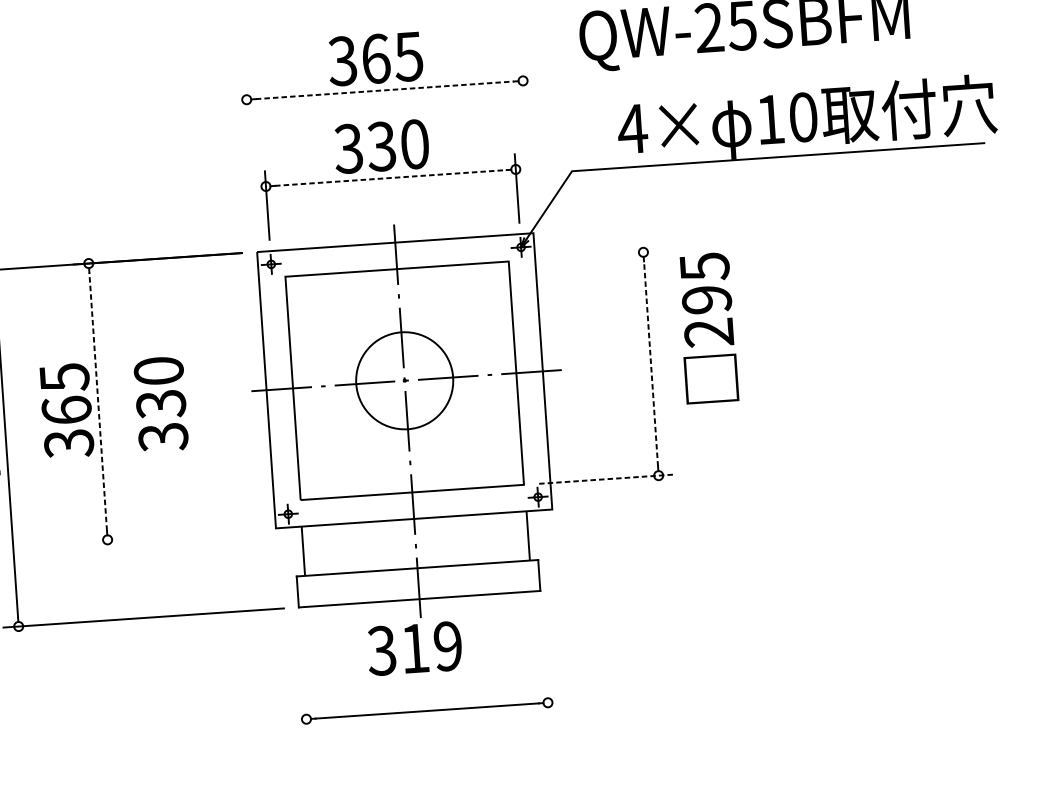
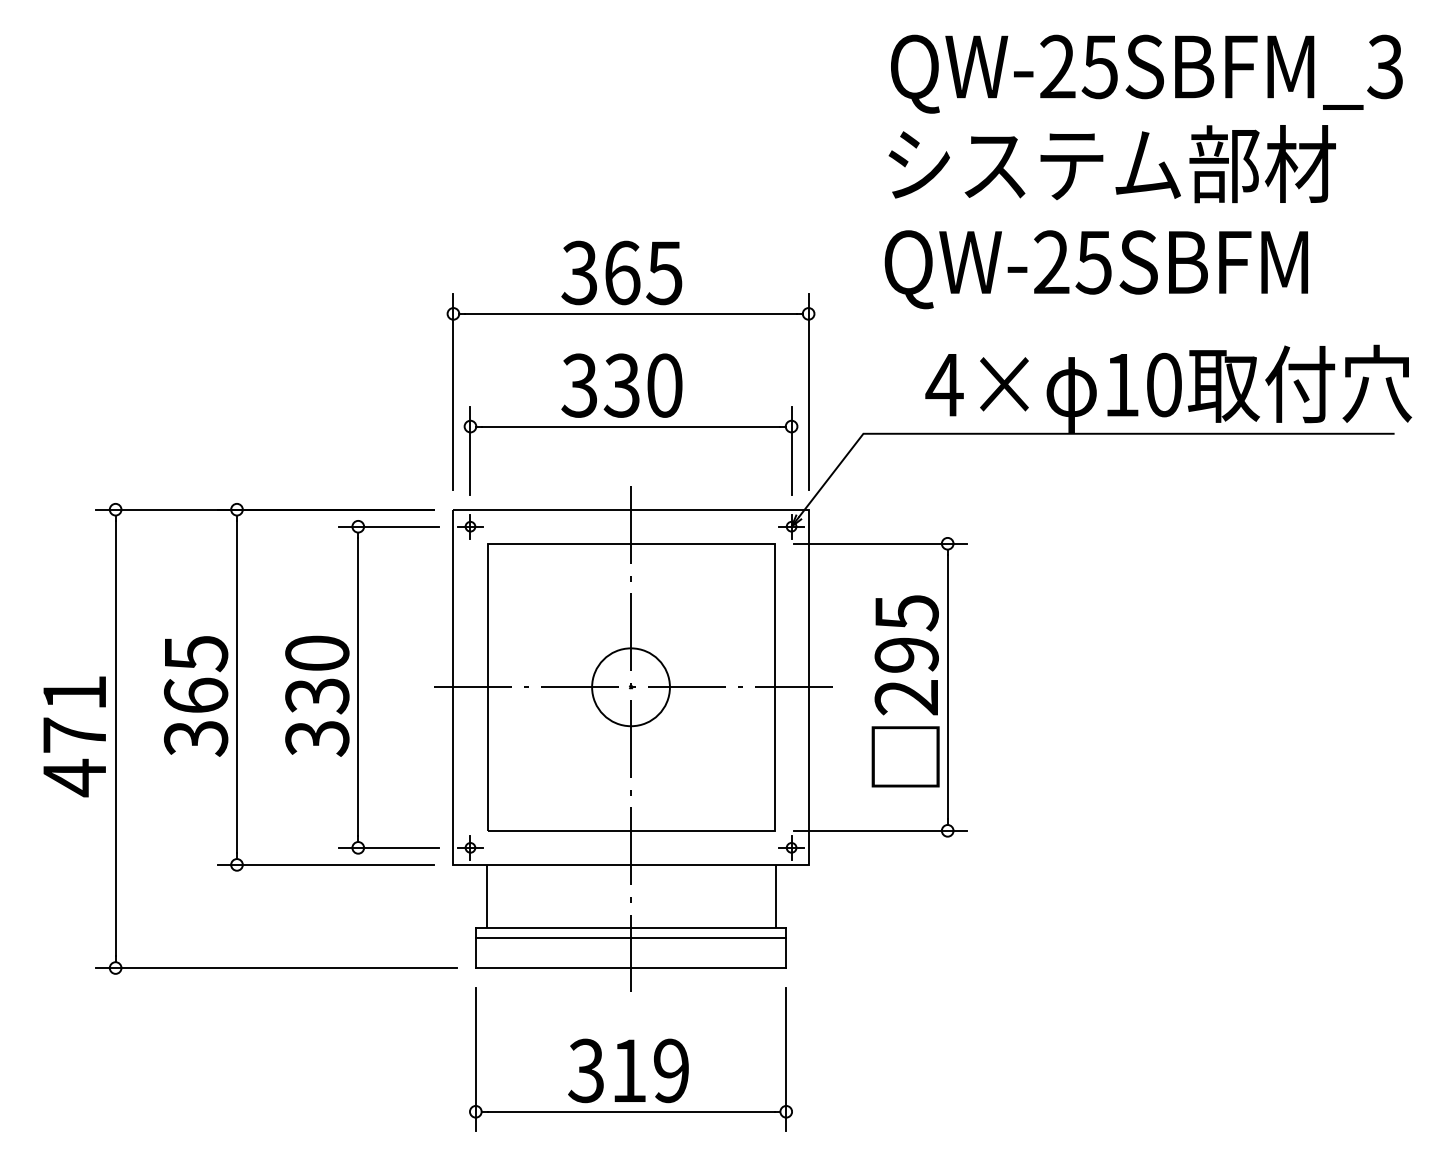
line: (385, 89) -> (631, 313), dashed -> solid
line: (527, 142) -> (808, 392), added
line: (250, 160) -> (453, 392), added
line: (391, 177) -> (631, 426), dashed -> solid
line: (591, 255) -> (880, 543), added
text: (707, 328) -> (905, 691), moved
line: (650, 364) -> (947, 687), dashed -> solid
circle: (404, 380) -> (630, 687), size x0.62
part: (192, 395) -> (358, 687), added
line: (98, 401) -> (237, 687), dashed -> solid
line: (606, 478) -> (880, 830), dashed -> solid
line: (176, 534) -> (325, 864), added
line: (417, 575) -> (630, 937), added
text: (414, 648) -> (628, 1070), moved
line: (545, 662) -> (786, 1059), added
line: (303, 678) -> (475, 1059), added

